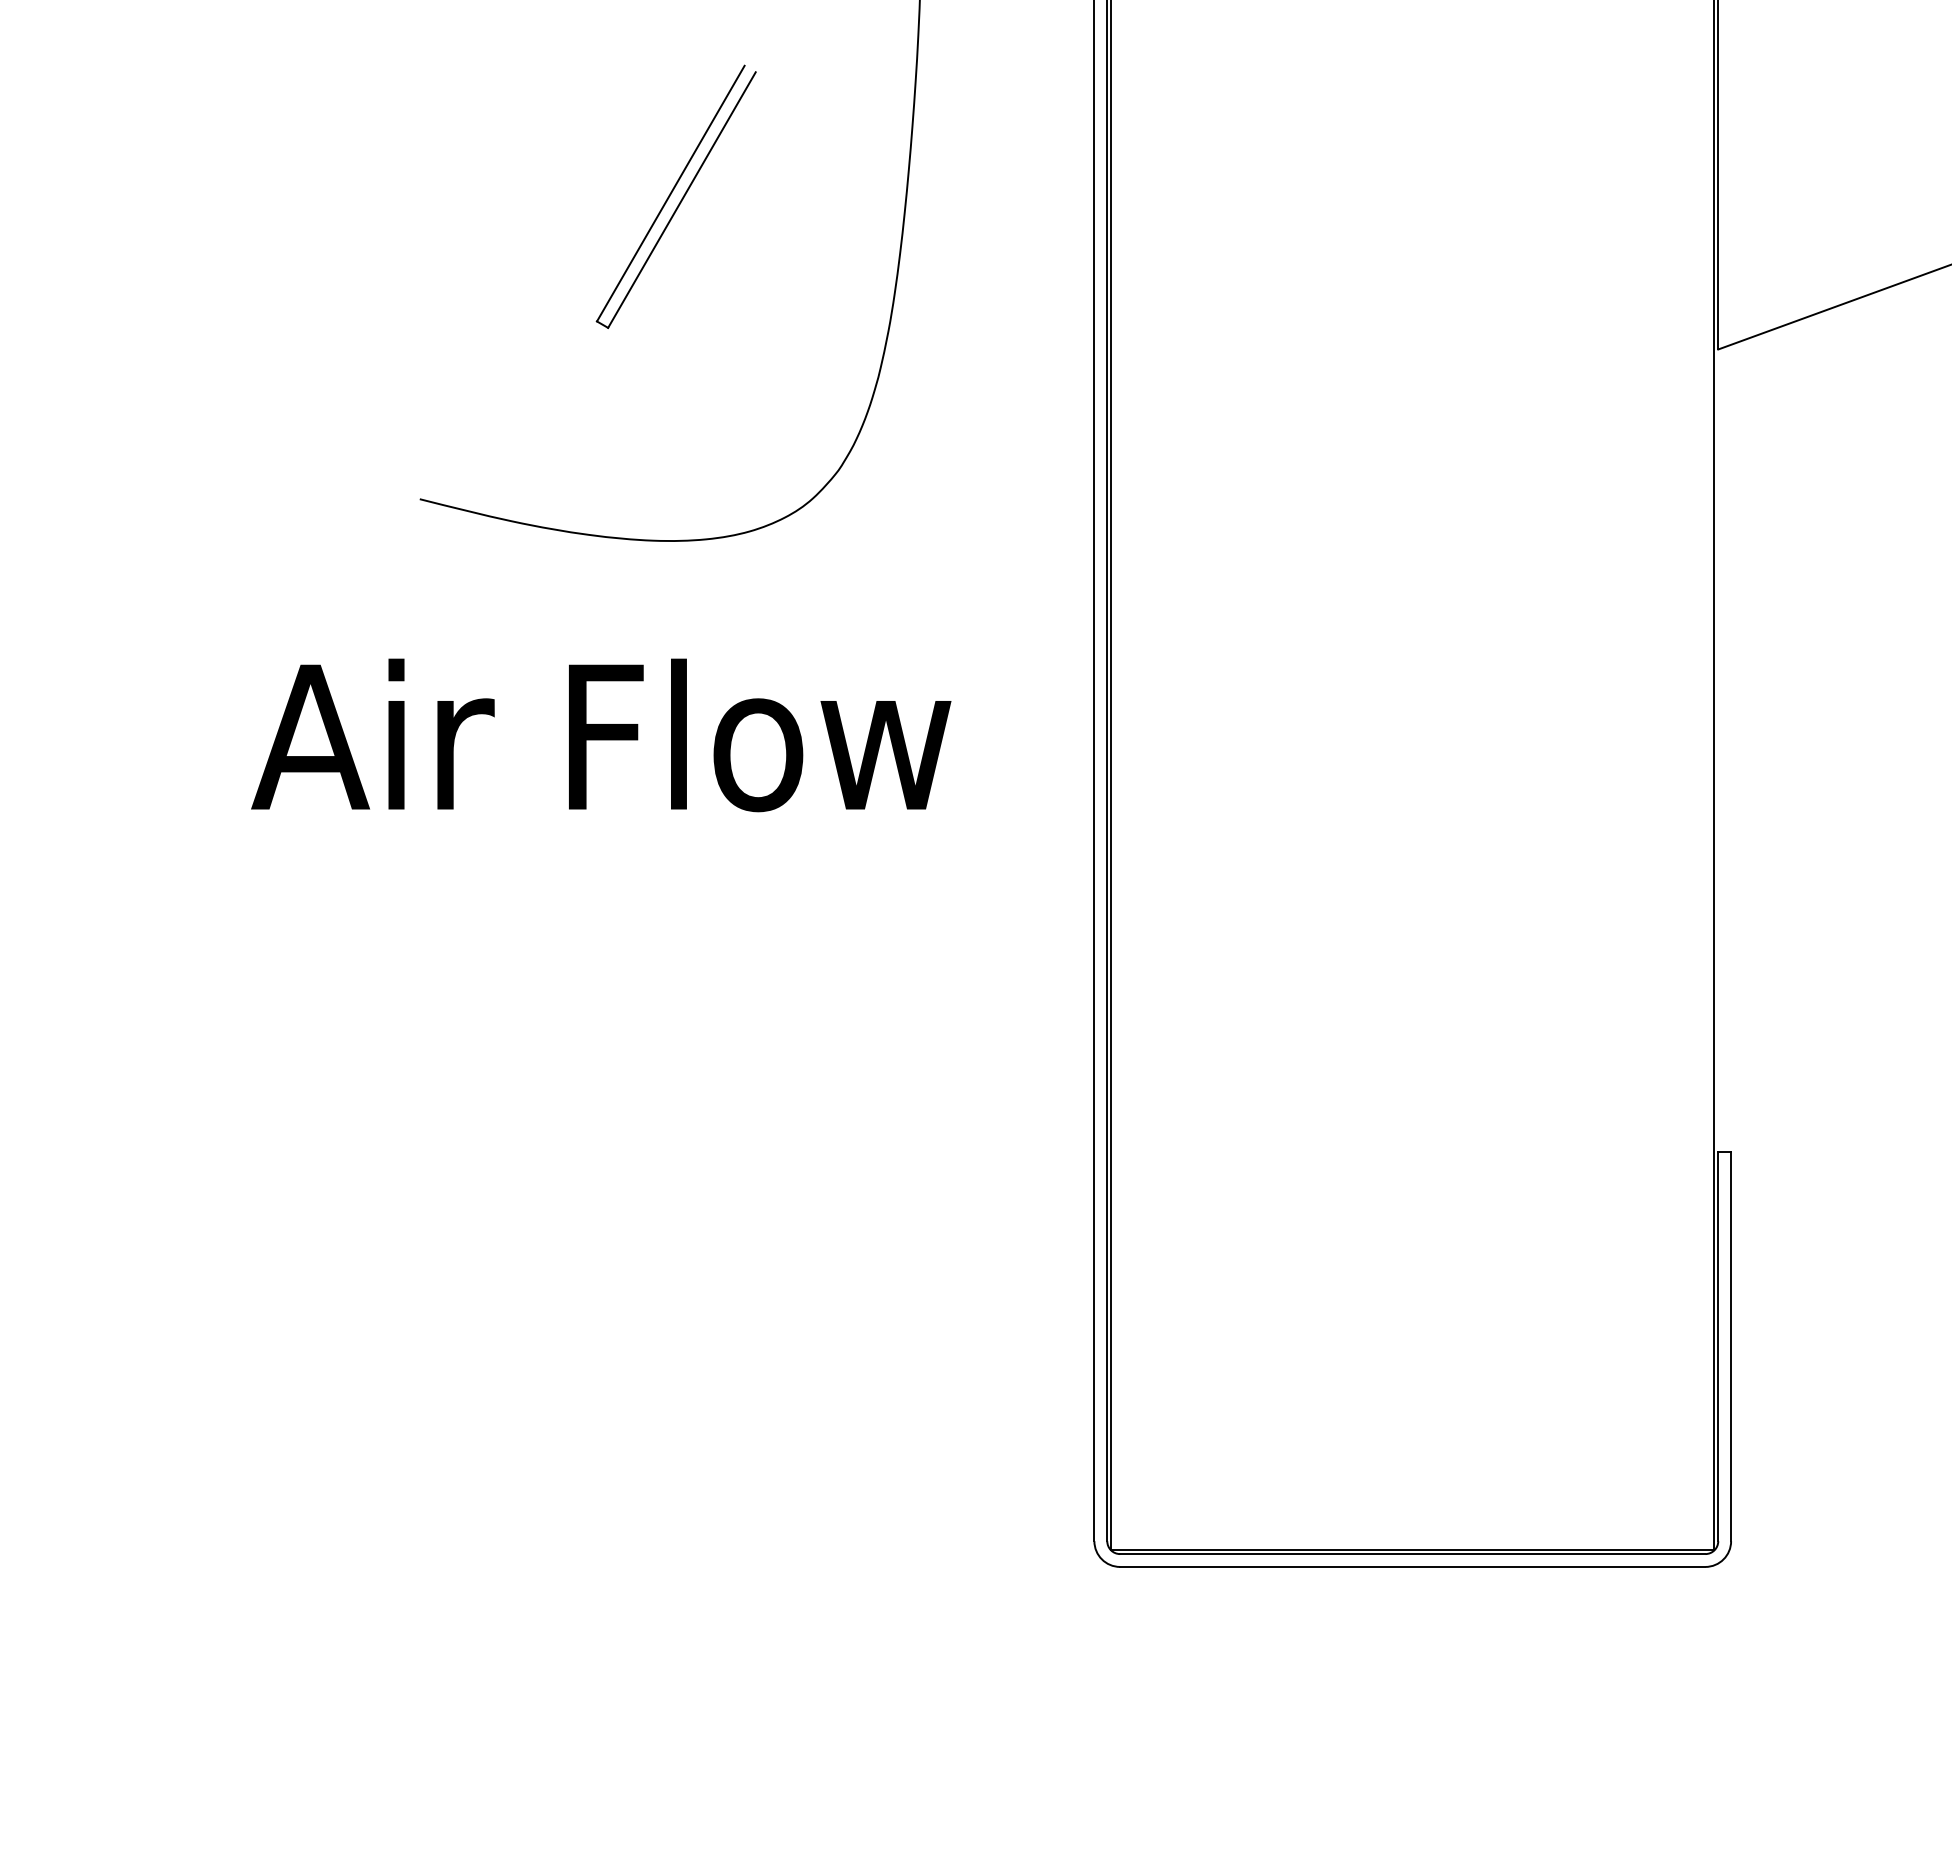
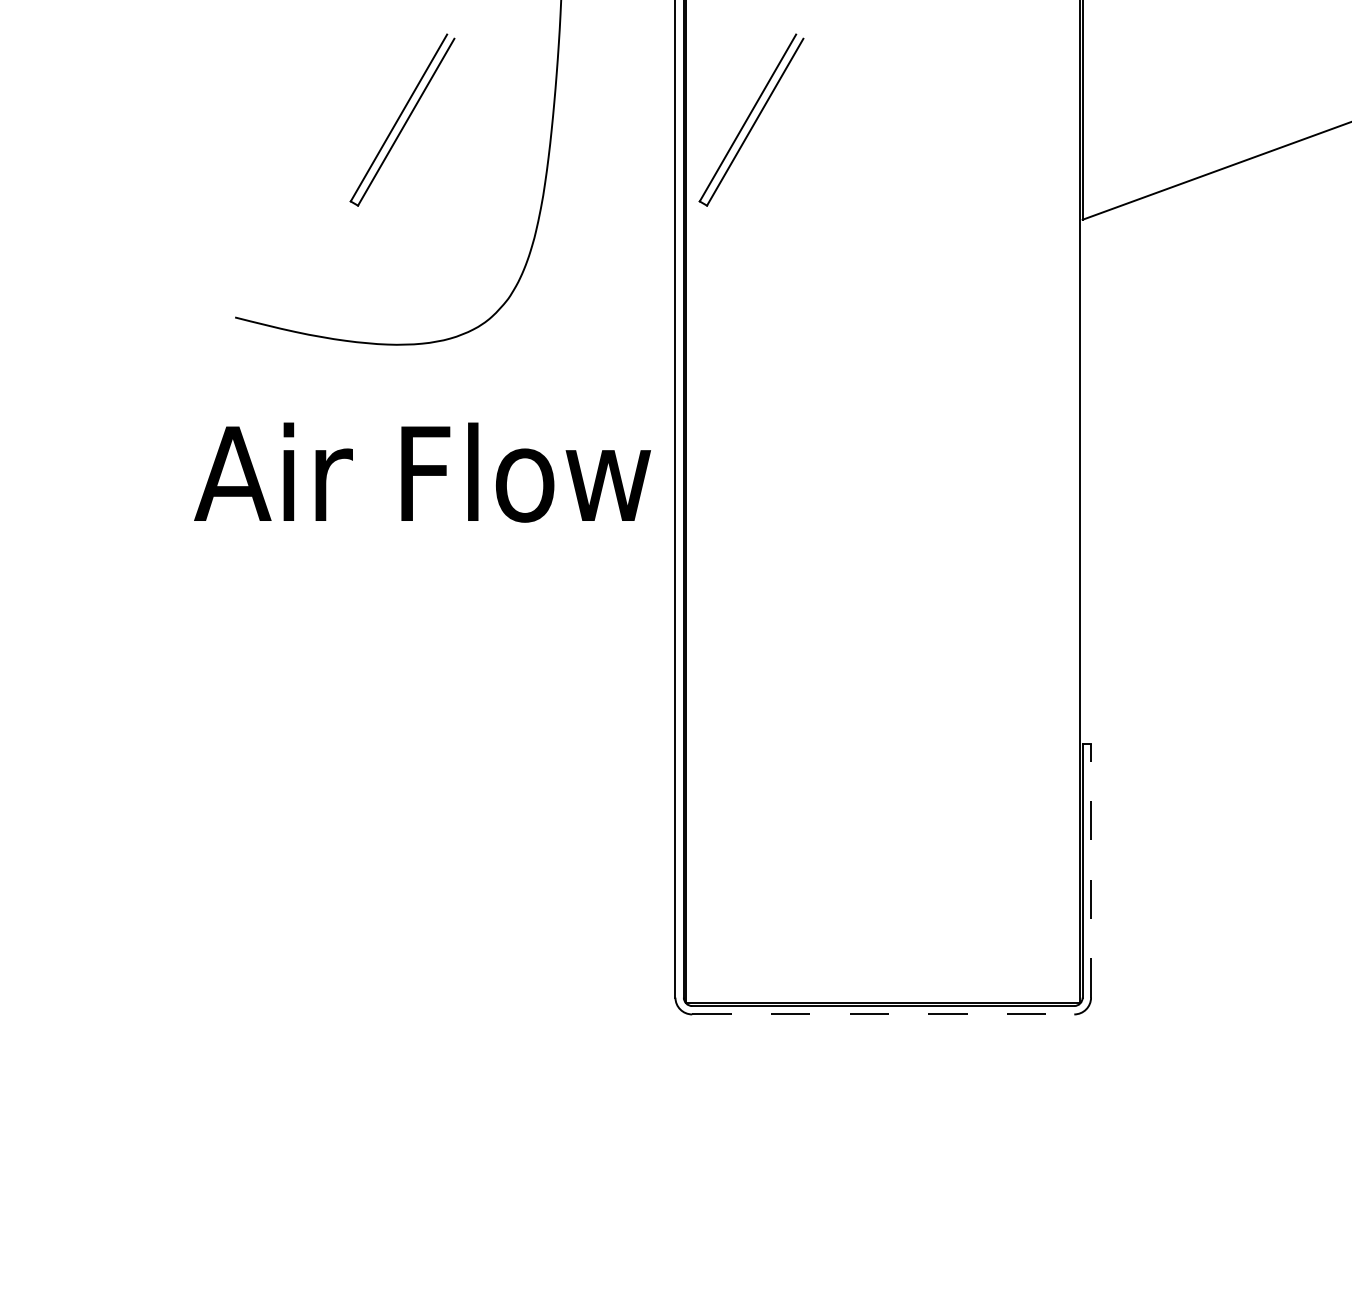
part: (1210, 195) -> (751, 119), added
text: (601, 735) -> (422, 472), moved
line: (1731, 1346) -> (1091, 870), solid -> dashed
line: (1413, 1567) -> (883, 1014), solid -> dashed

